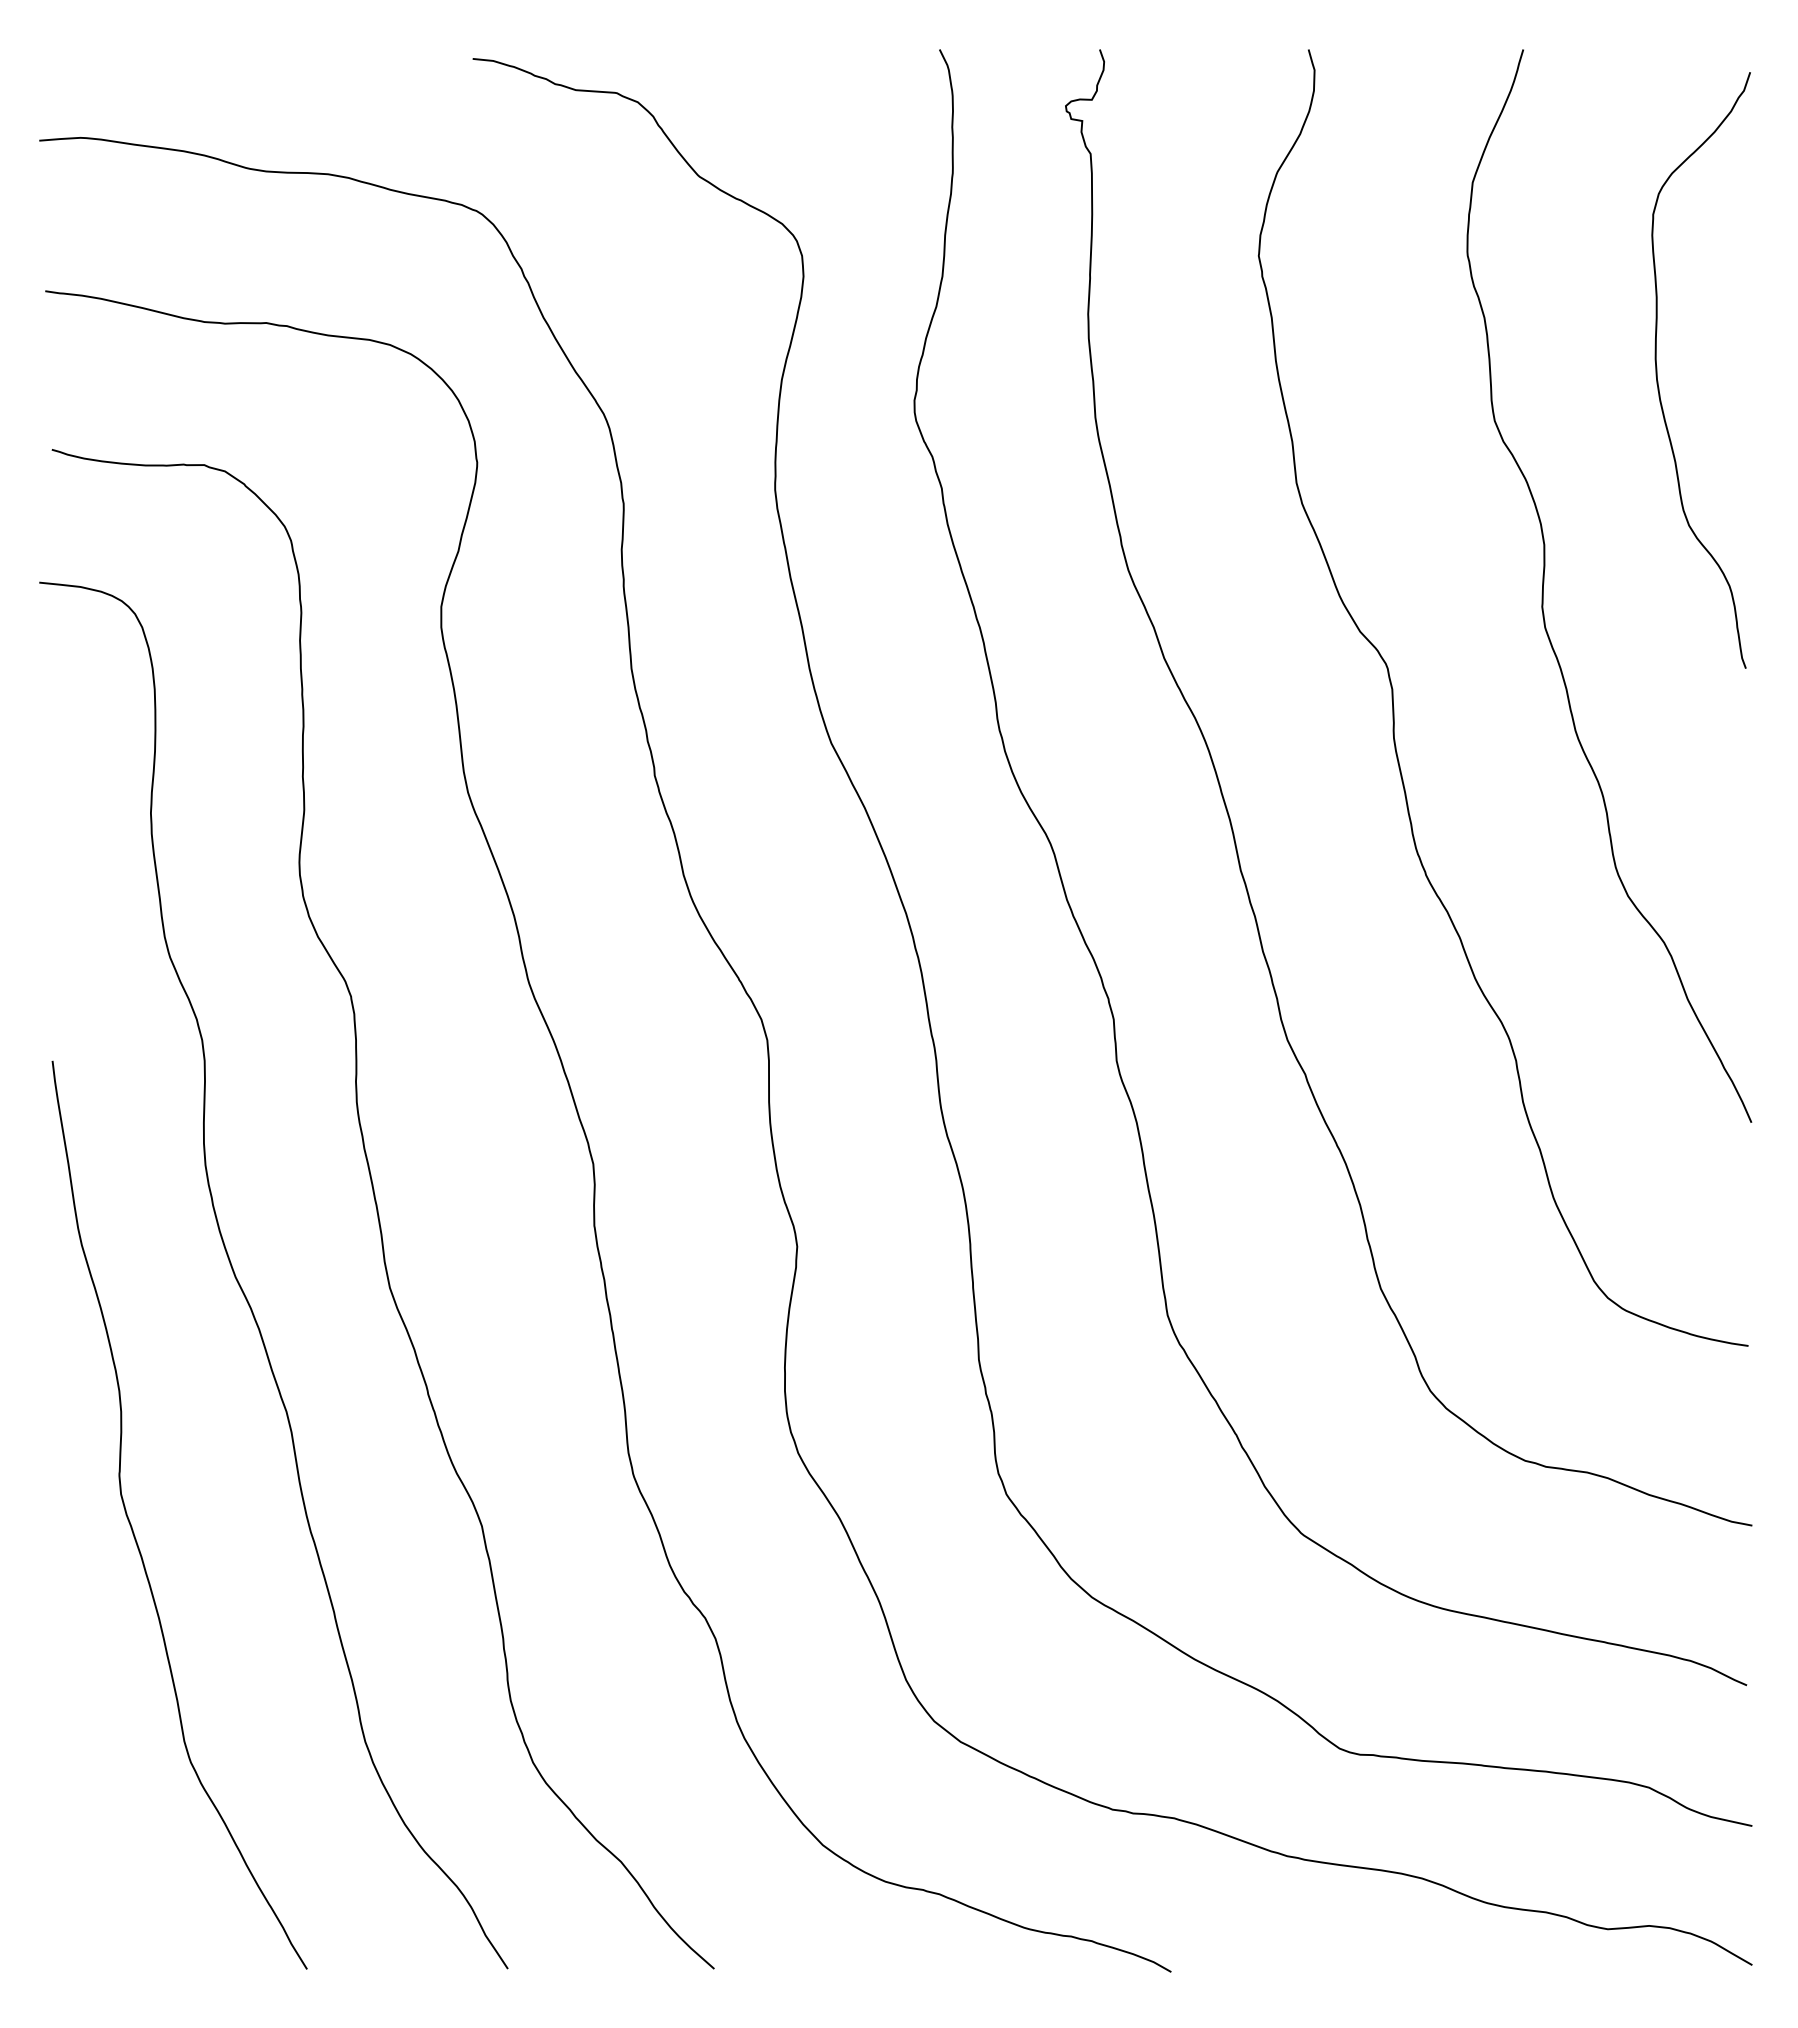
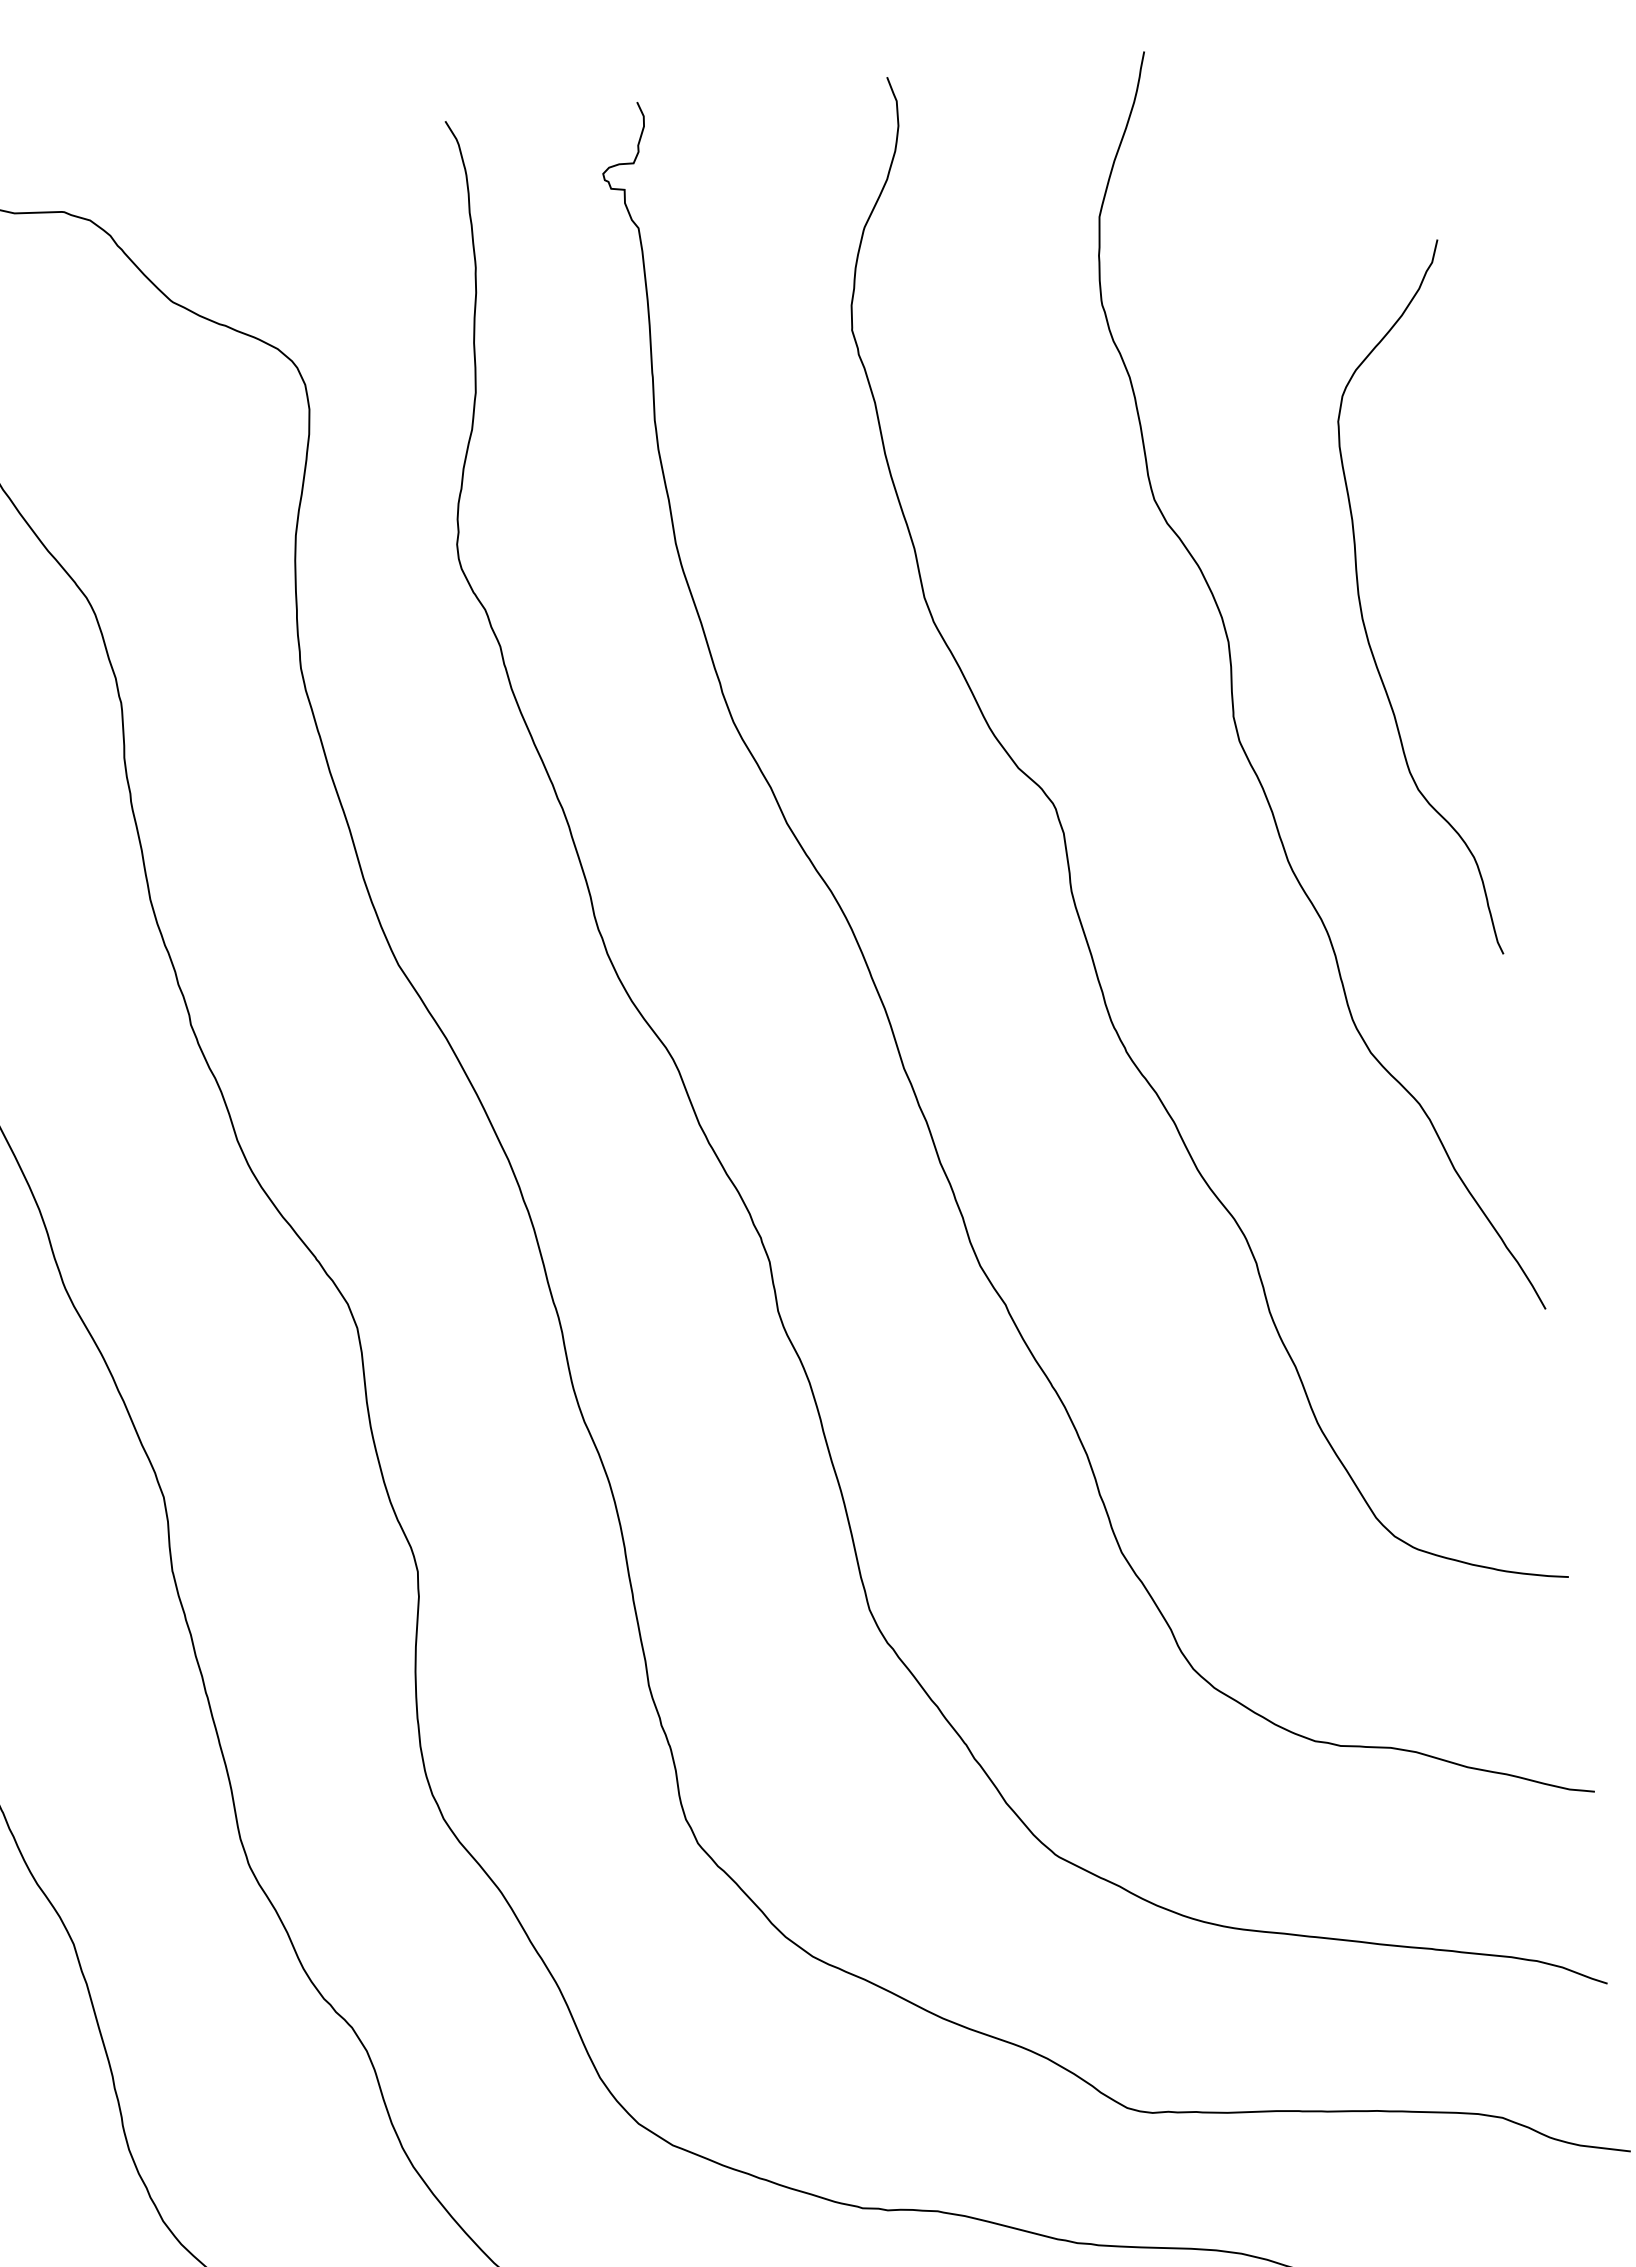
curve: (1657, 370) -> (1362, 607), moved

